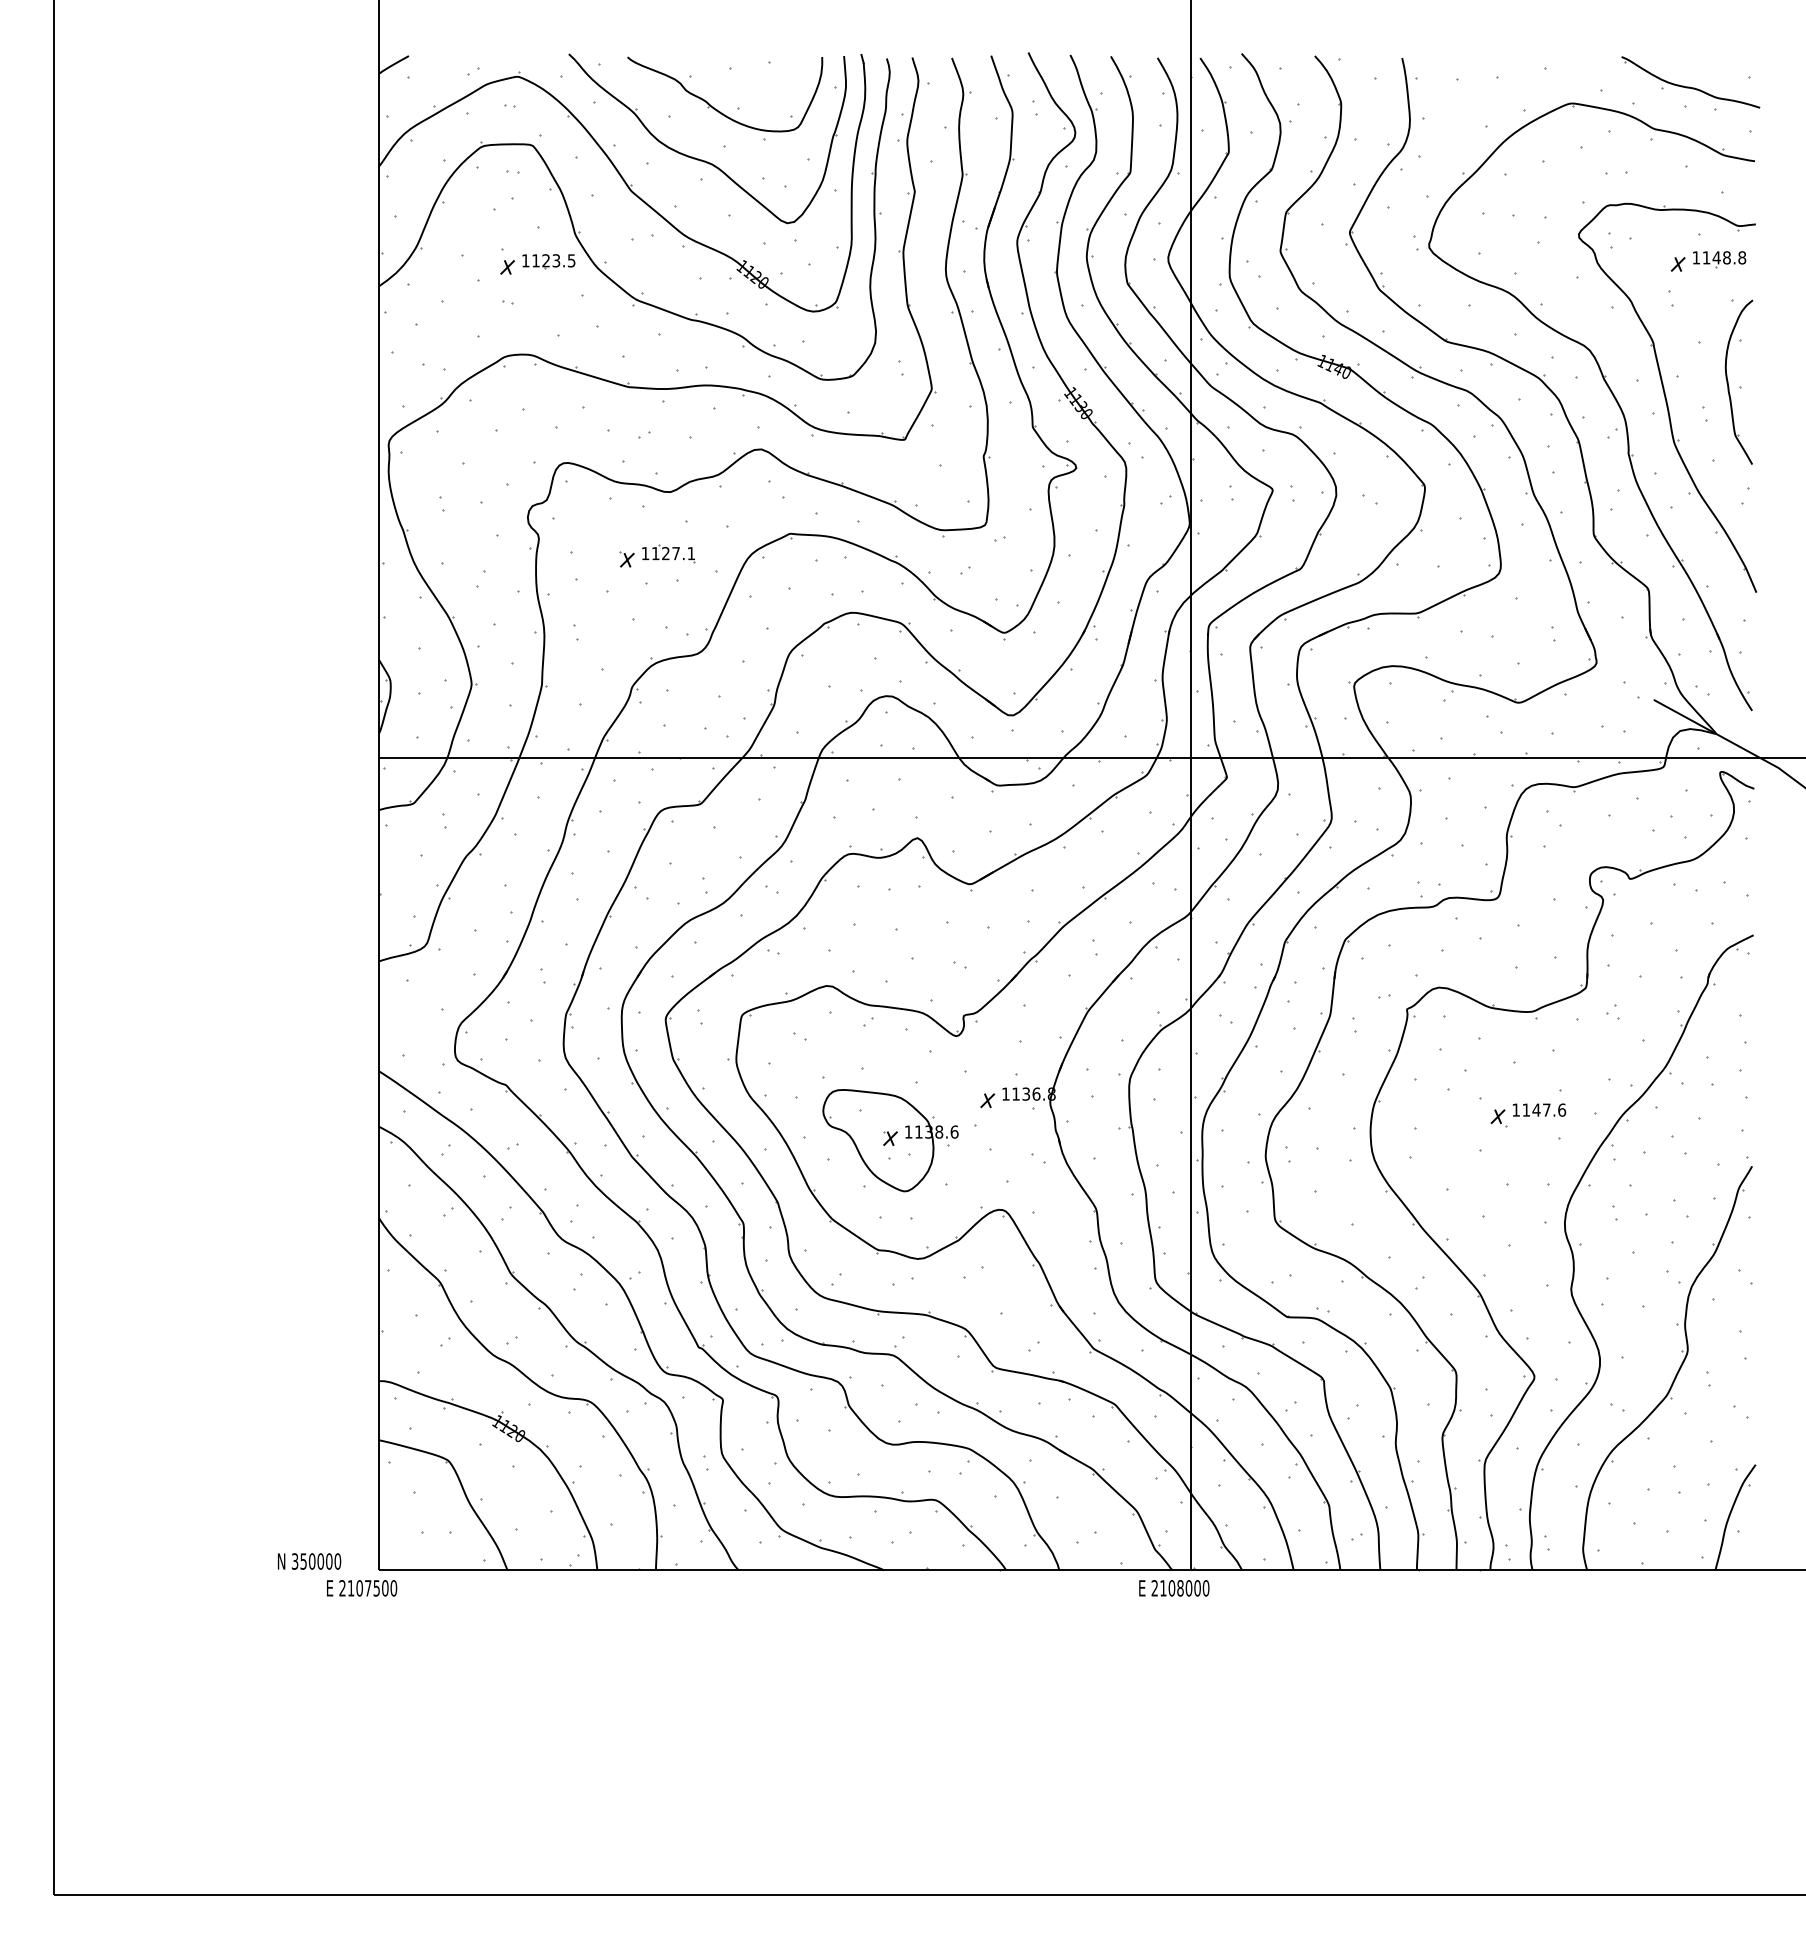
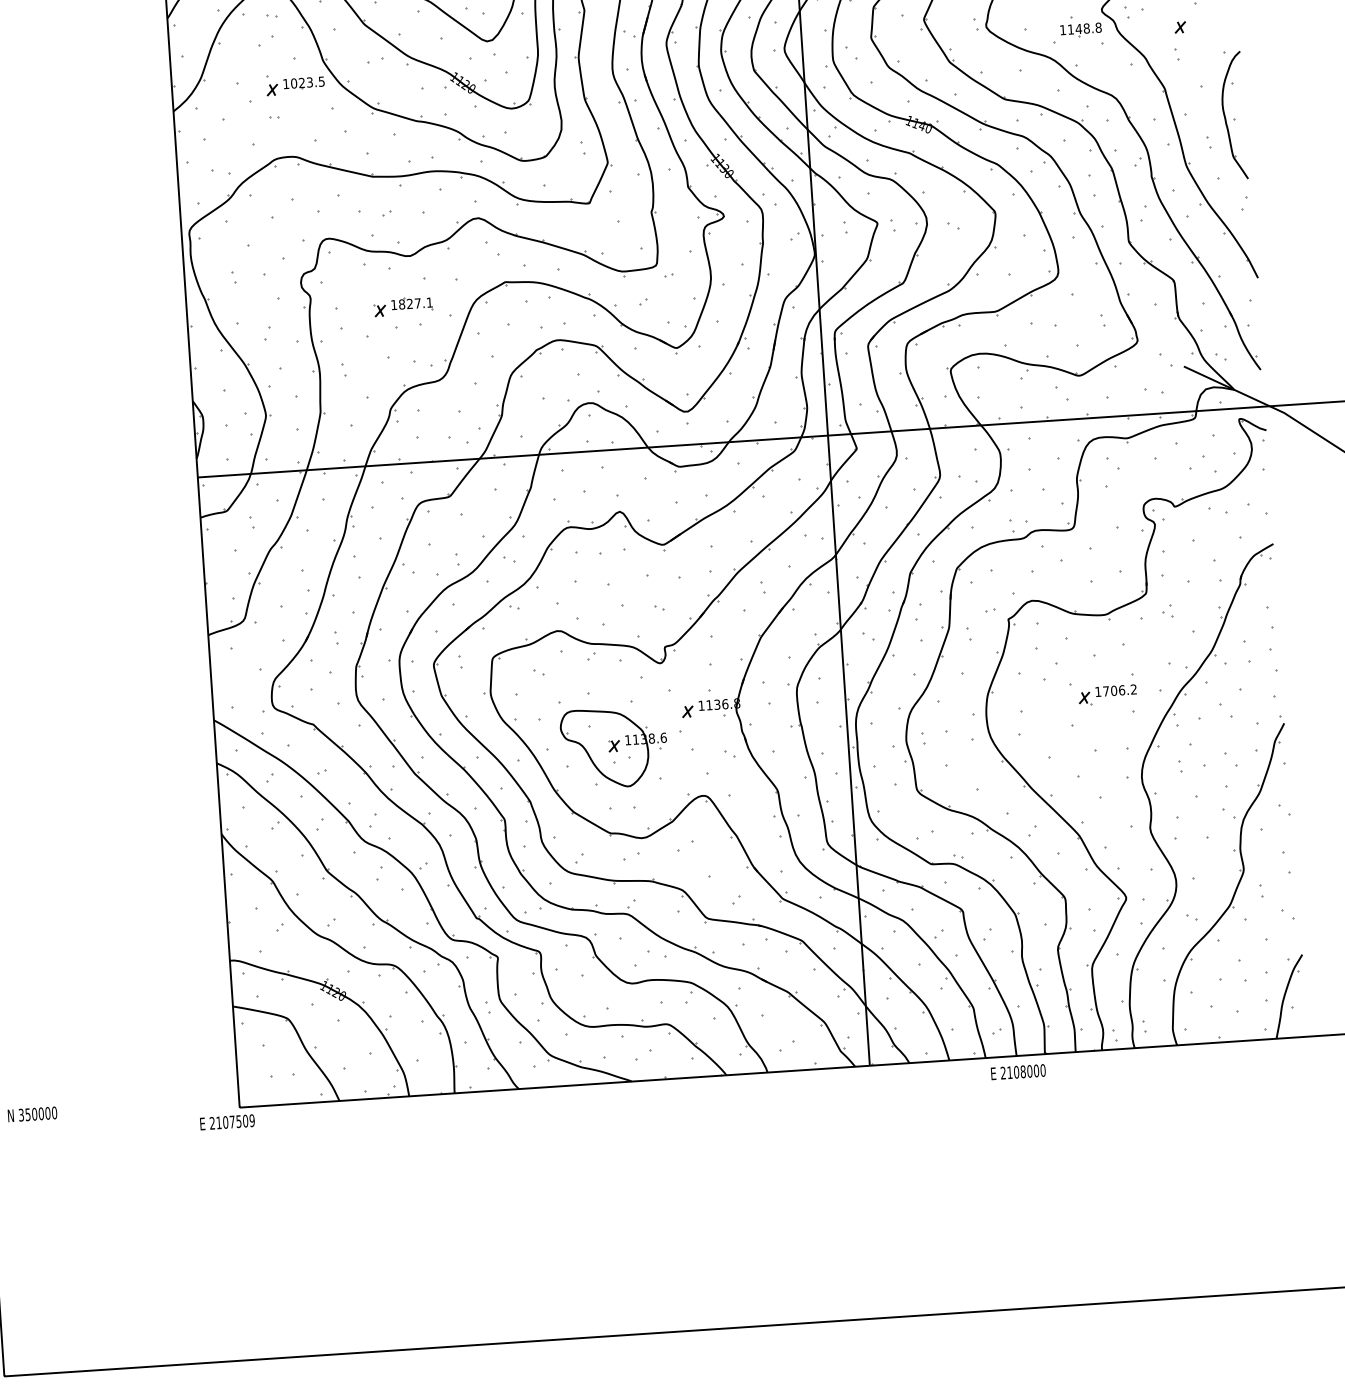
part: (1719, 259) -> (1081, 30), moved
text: (535, 260) -> (293, 83), 1123.5 -> 1023.5
text: (655, 553) -> (401, 304), 1127.1 -> 1827.1
text: (1544, 1109) -> (1120, 689), 1147.6 -> 1706.2
text: (309, 1561) -> (32, 1114), moved
text: (393, 1588) -> (251, 1120), 2107500 -> 2107509
text: (1174, 1588) -> (1018, 1072), moved

